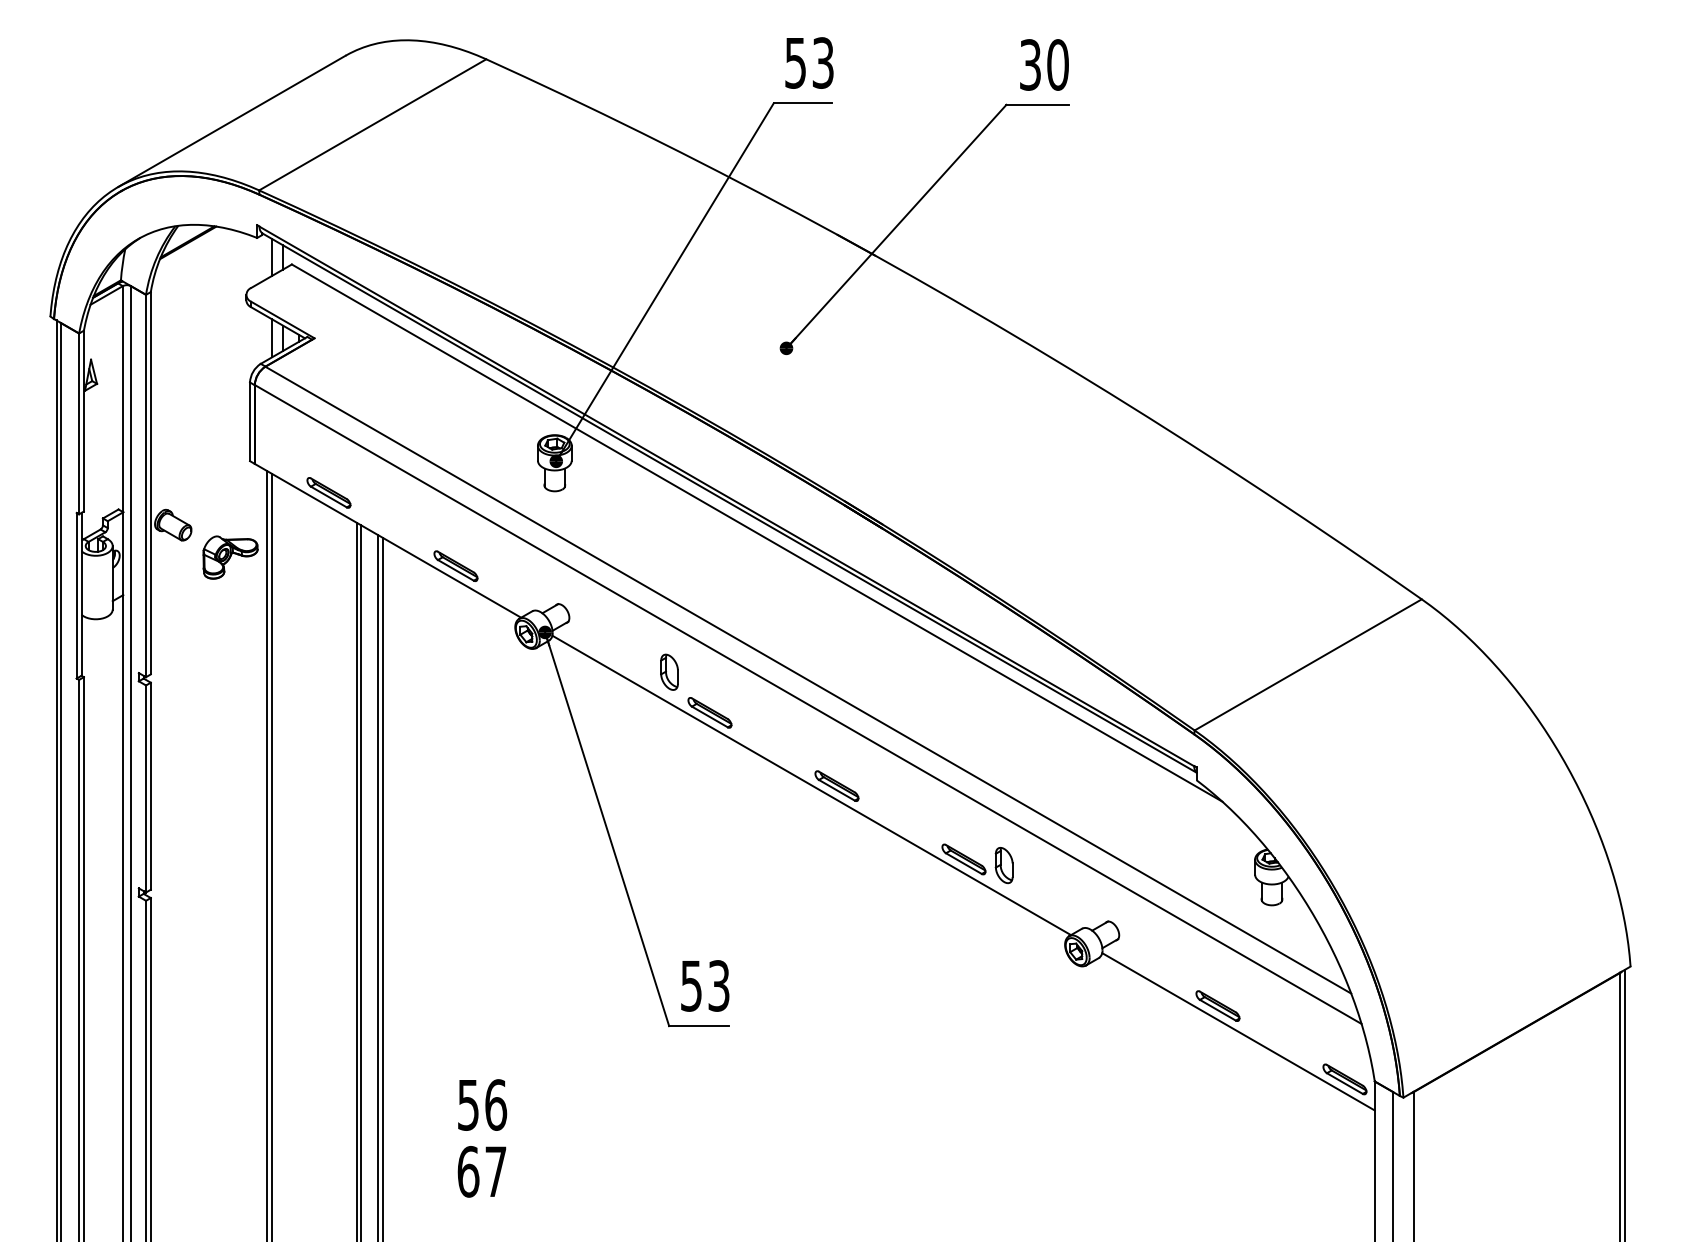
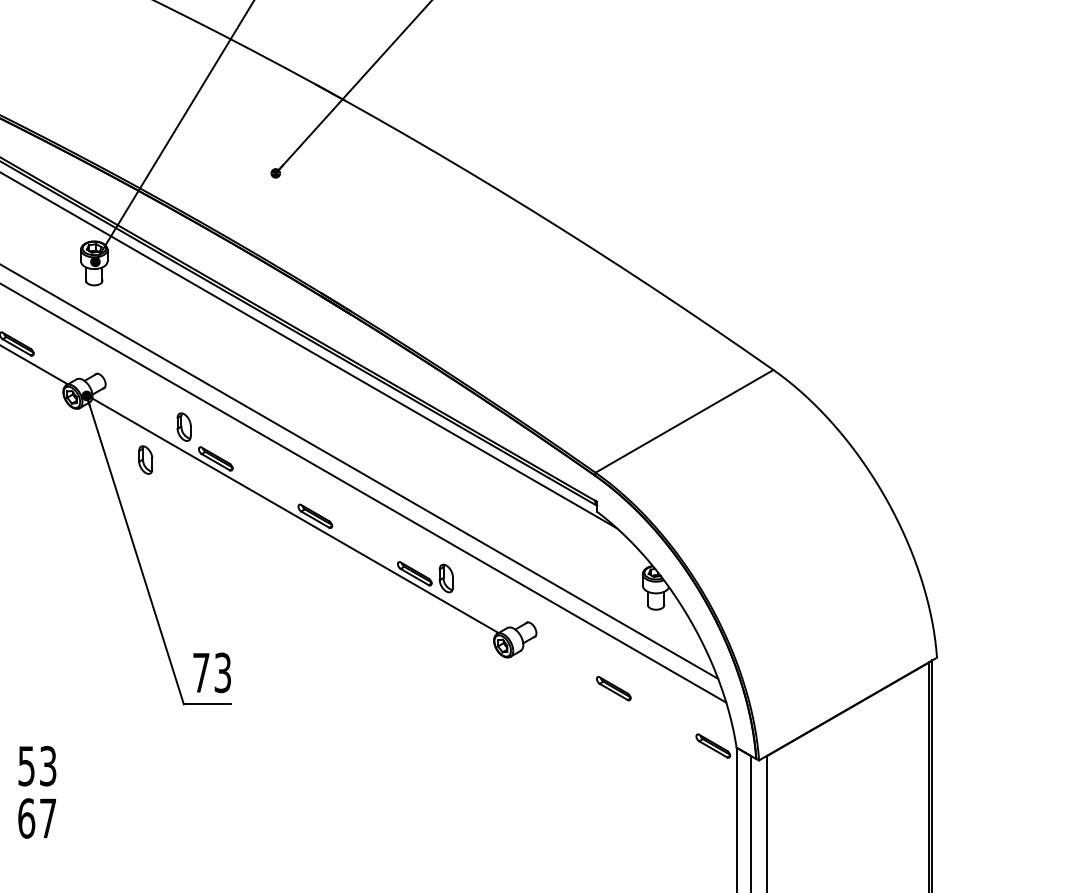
part: (620, 713) -> (145, 459), added
text: (691, 986) -> (201, 673), 53 -> 73
line: (1238, 1031) -> (629, 708), removed
text: (496, 1104) -> (48, 765), 56 -> 53

